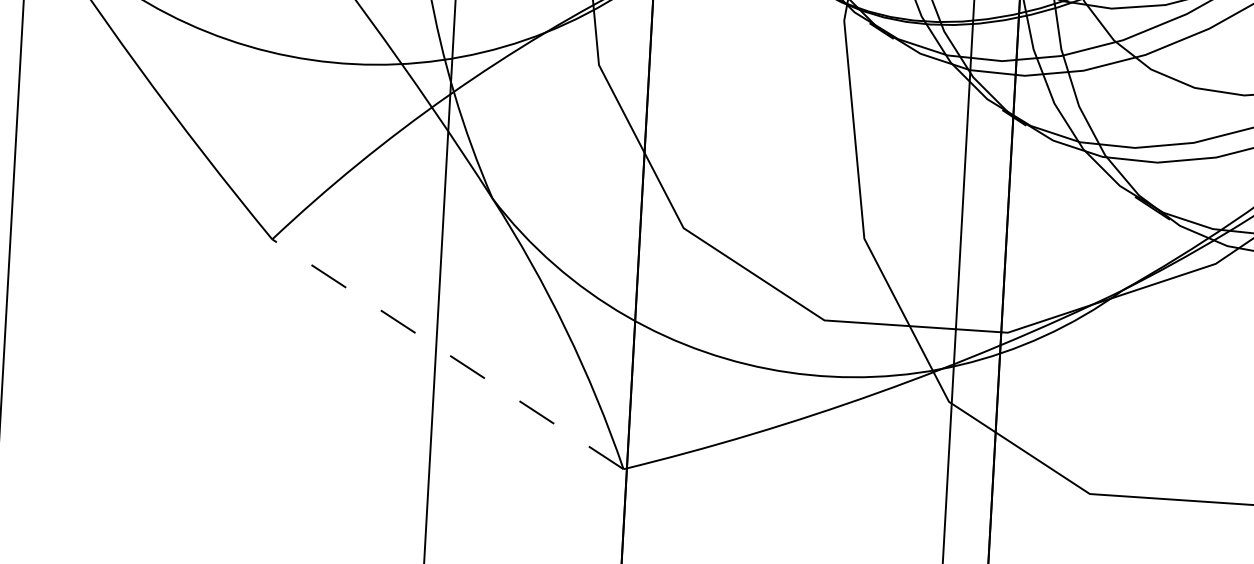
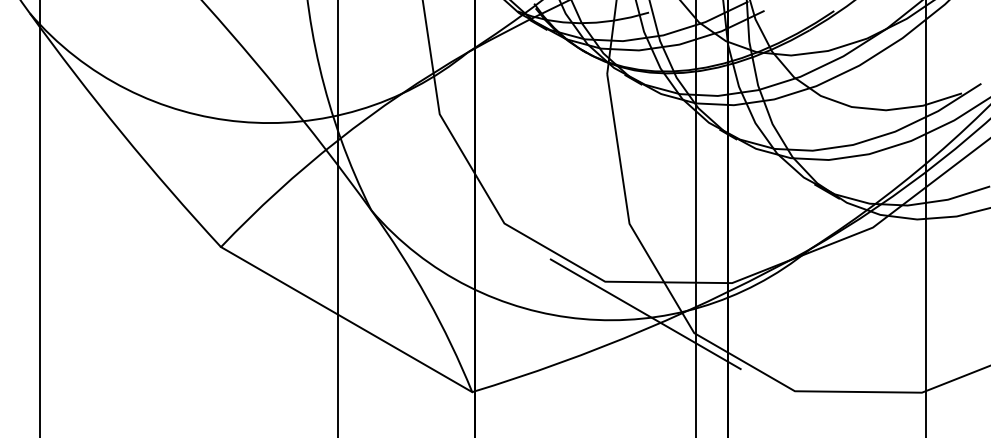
line: (447, 354) -> (346, 319), dashed -> solid
line: (880, 371) -> (645, 314), added

